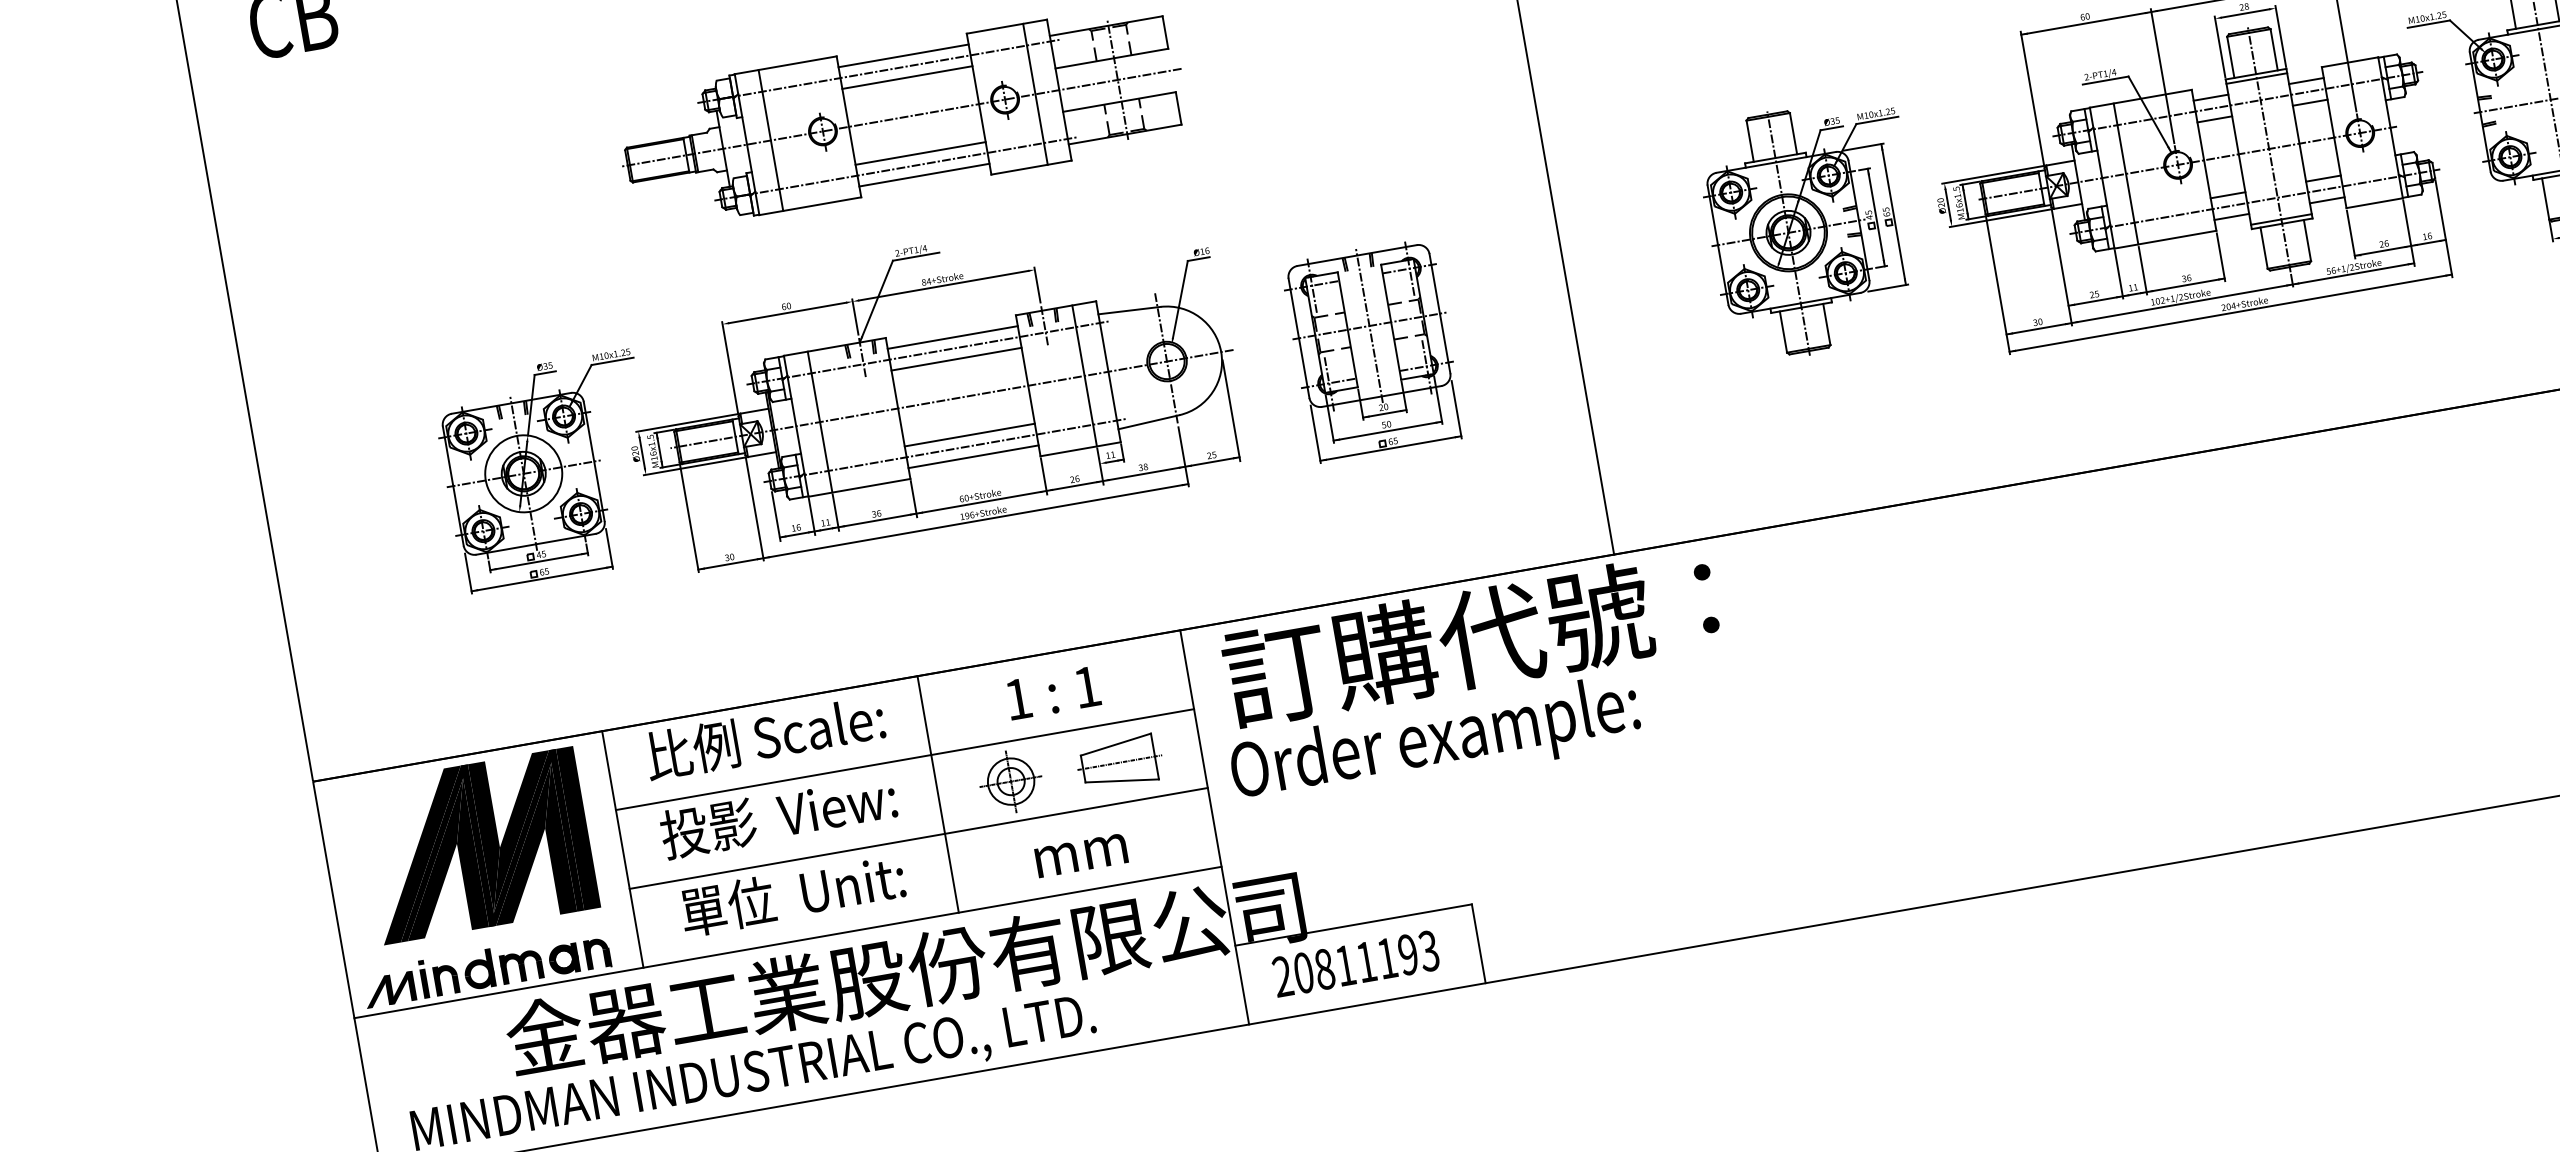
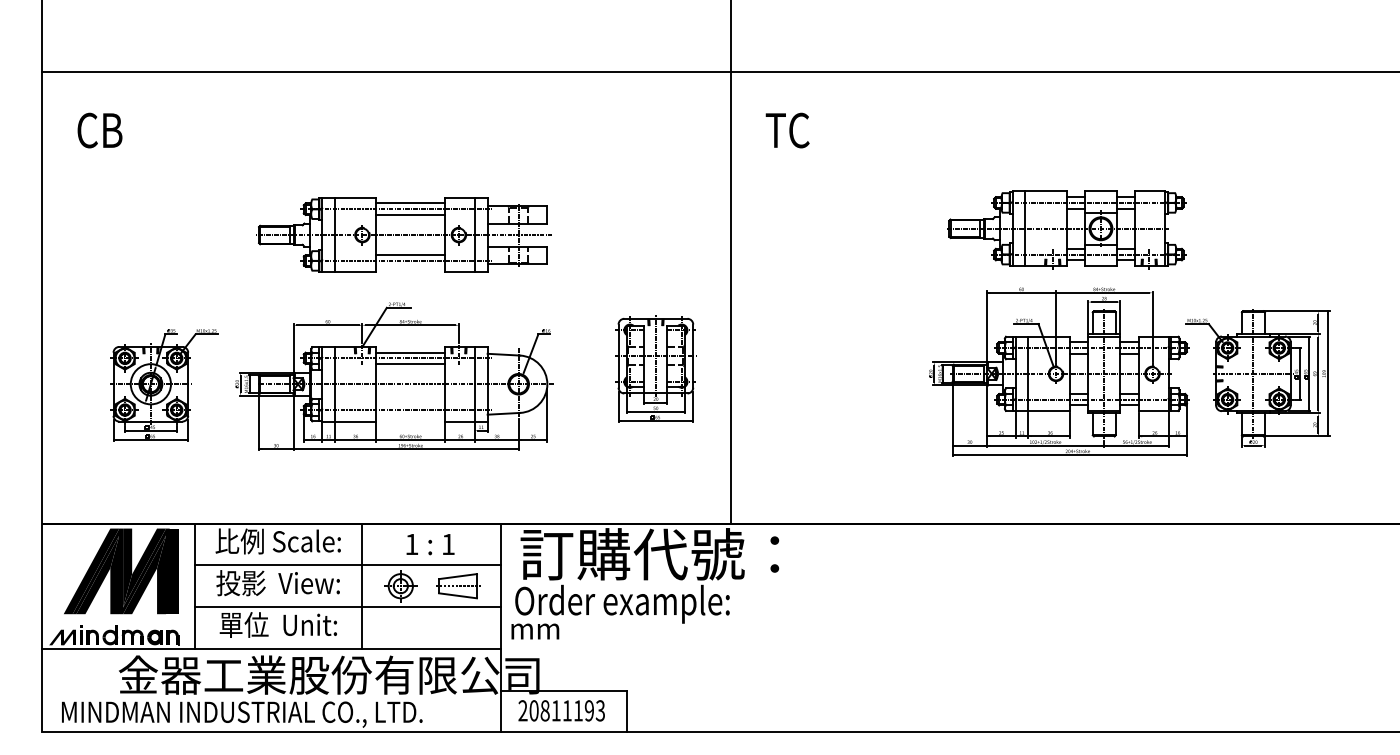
line: (924, 174) -> (410, 266), removed
part: (1814, 229) -> (863, 374), removed
part: (1372, 349) -> (655, 368), moved
line: (969, 435) -> (410, 404), removed
line: (973, 456) -> (410, 415), removed
part: (549, 471) -> (164, 385), moved
text: (1081, 855) -> (535, 631), moved

